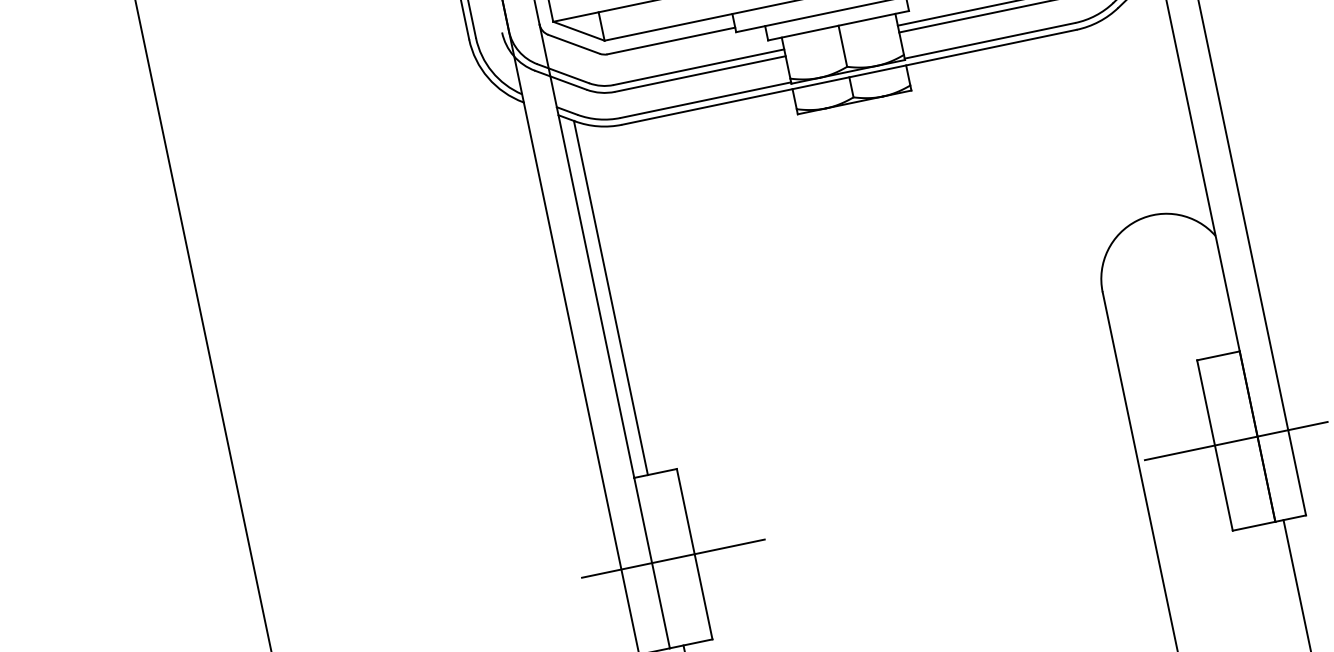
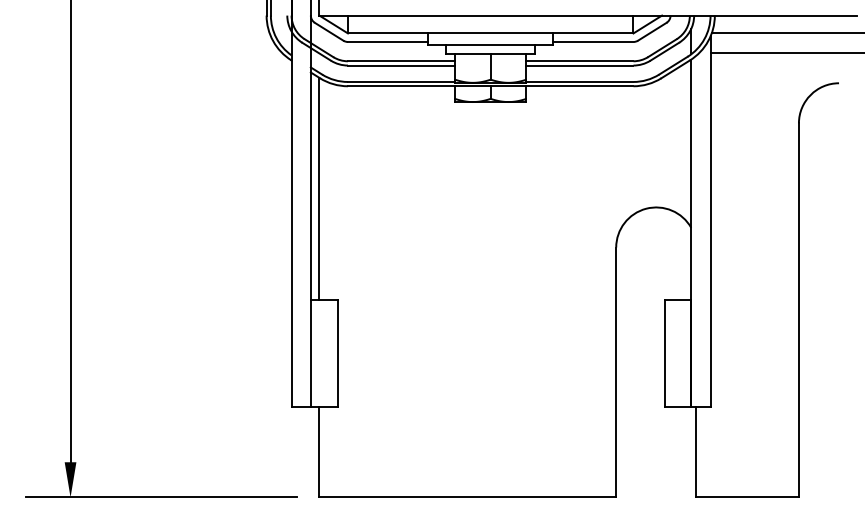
line: (1235, 440) -> (677, 353), removed
line: (673, 557) -> (324, 353), removed

